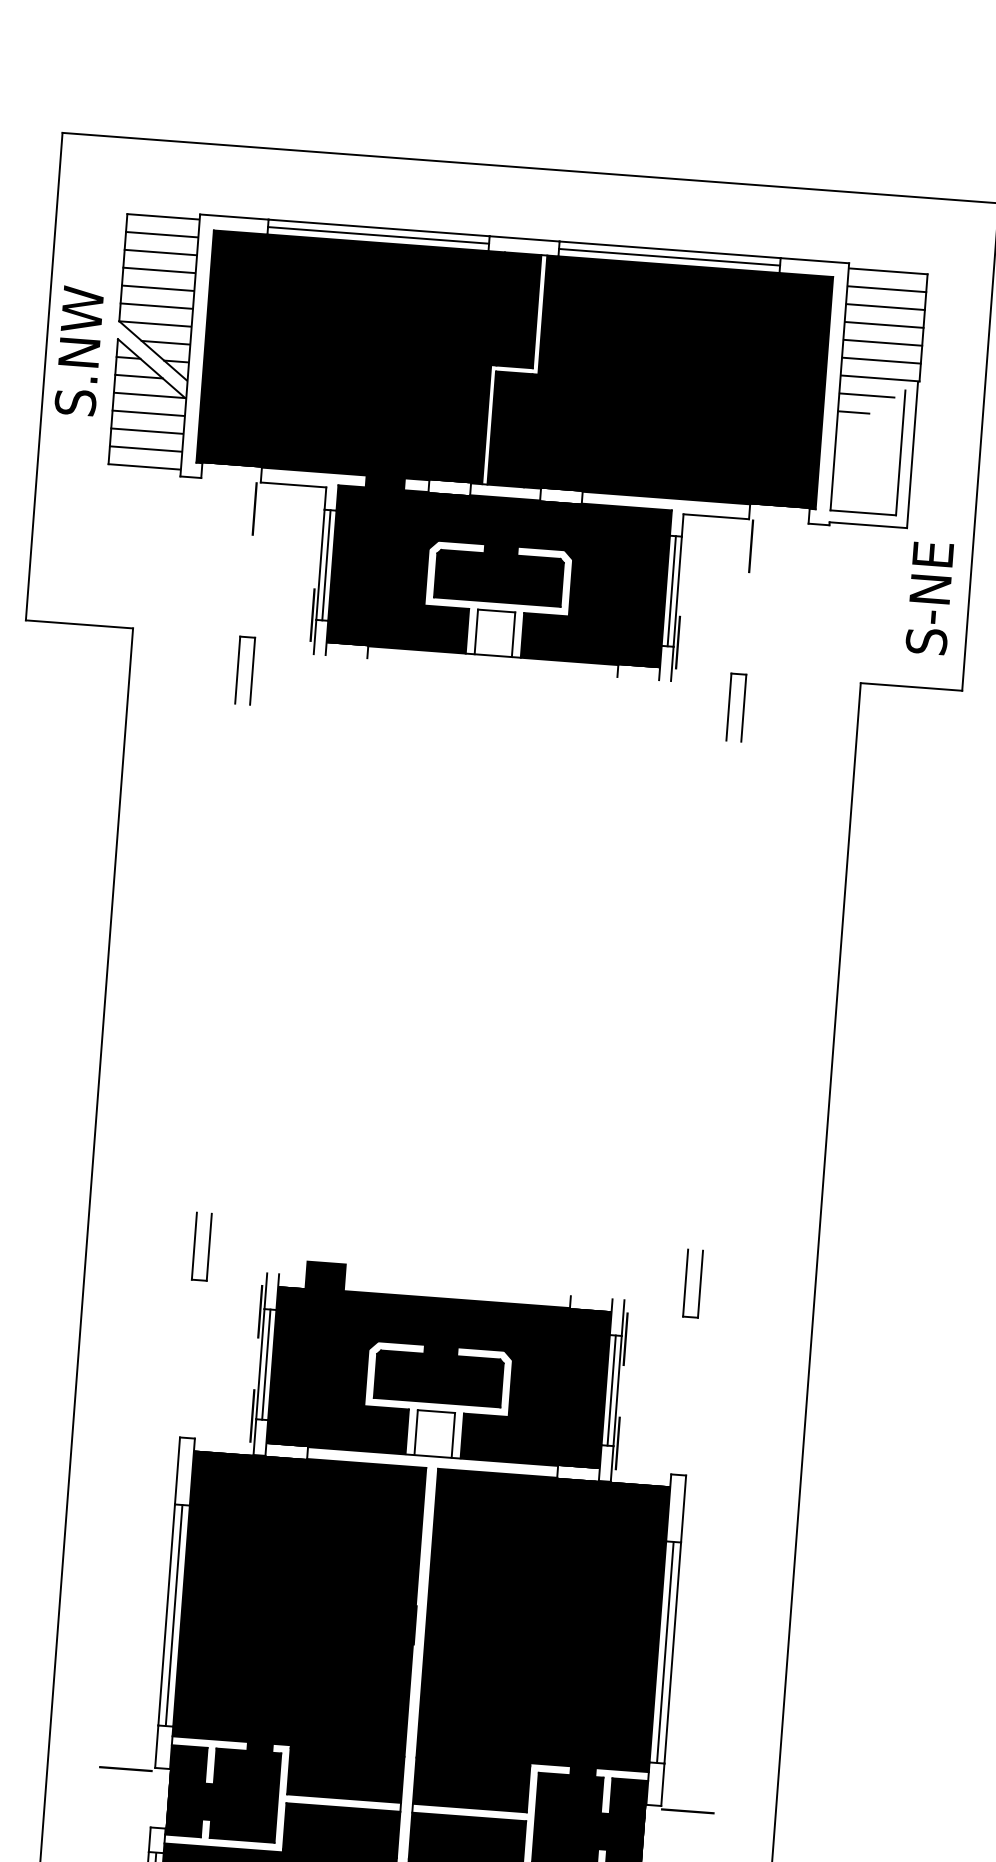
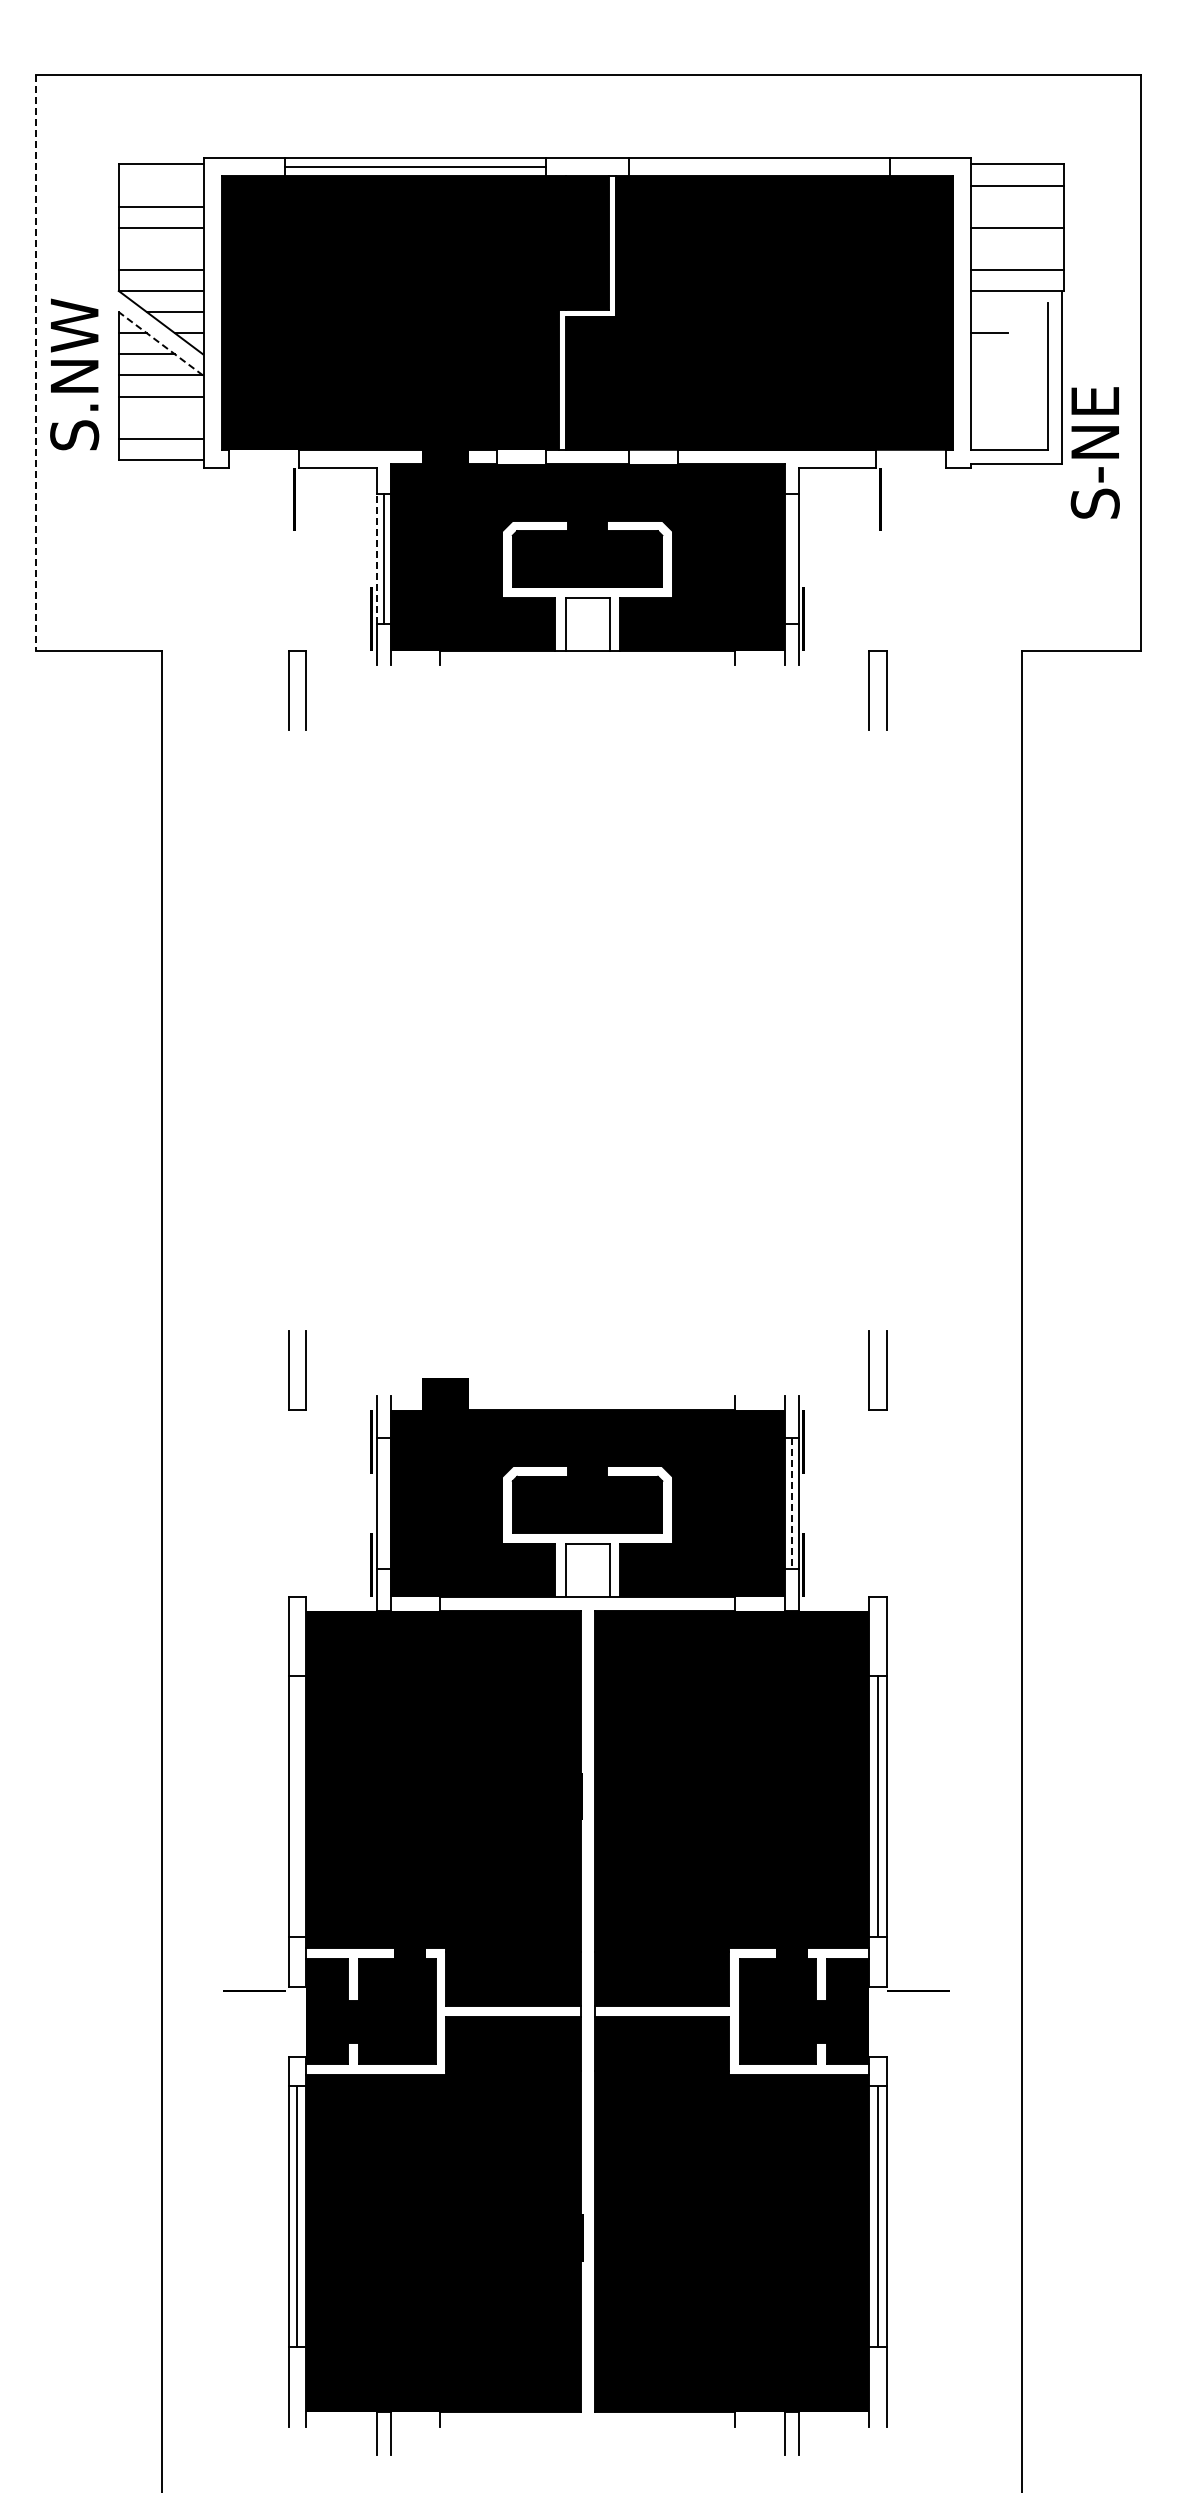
line: (161, 234) -> (160, 185), removed
line: (669, 257) -> (759, 167), removed
line: (157, 287) -> (160, 248), removed
line: (885, 306) -> (1017, 206), removed
line: (882, 342) -> (1017, 248), removed
text: (79, 351) -> (74, 374), moved
line: (151, 368) -> (160, 343), solid -> dashed
line: (44, 376) -> (35, 362), solid -> dashed
line: (866, 395) -> (1003, 312), removed
line: (146, 431) -> (160, 417), removed
line: (320, 564) -> (376, 558), solid -> dashed
line: (671, 591) -> (791, 559), removed
text: (929, 597) -> (1094, 452), moved
line: (266, 1364) -> (383, 1503), removed
line: (611, 1390) -> (791, 1503), solid -> dashed
line: (174, 1614) -> (297, 1805), removed

